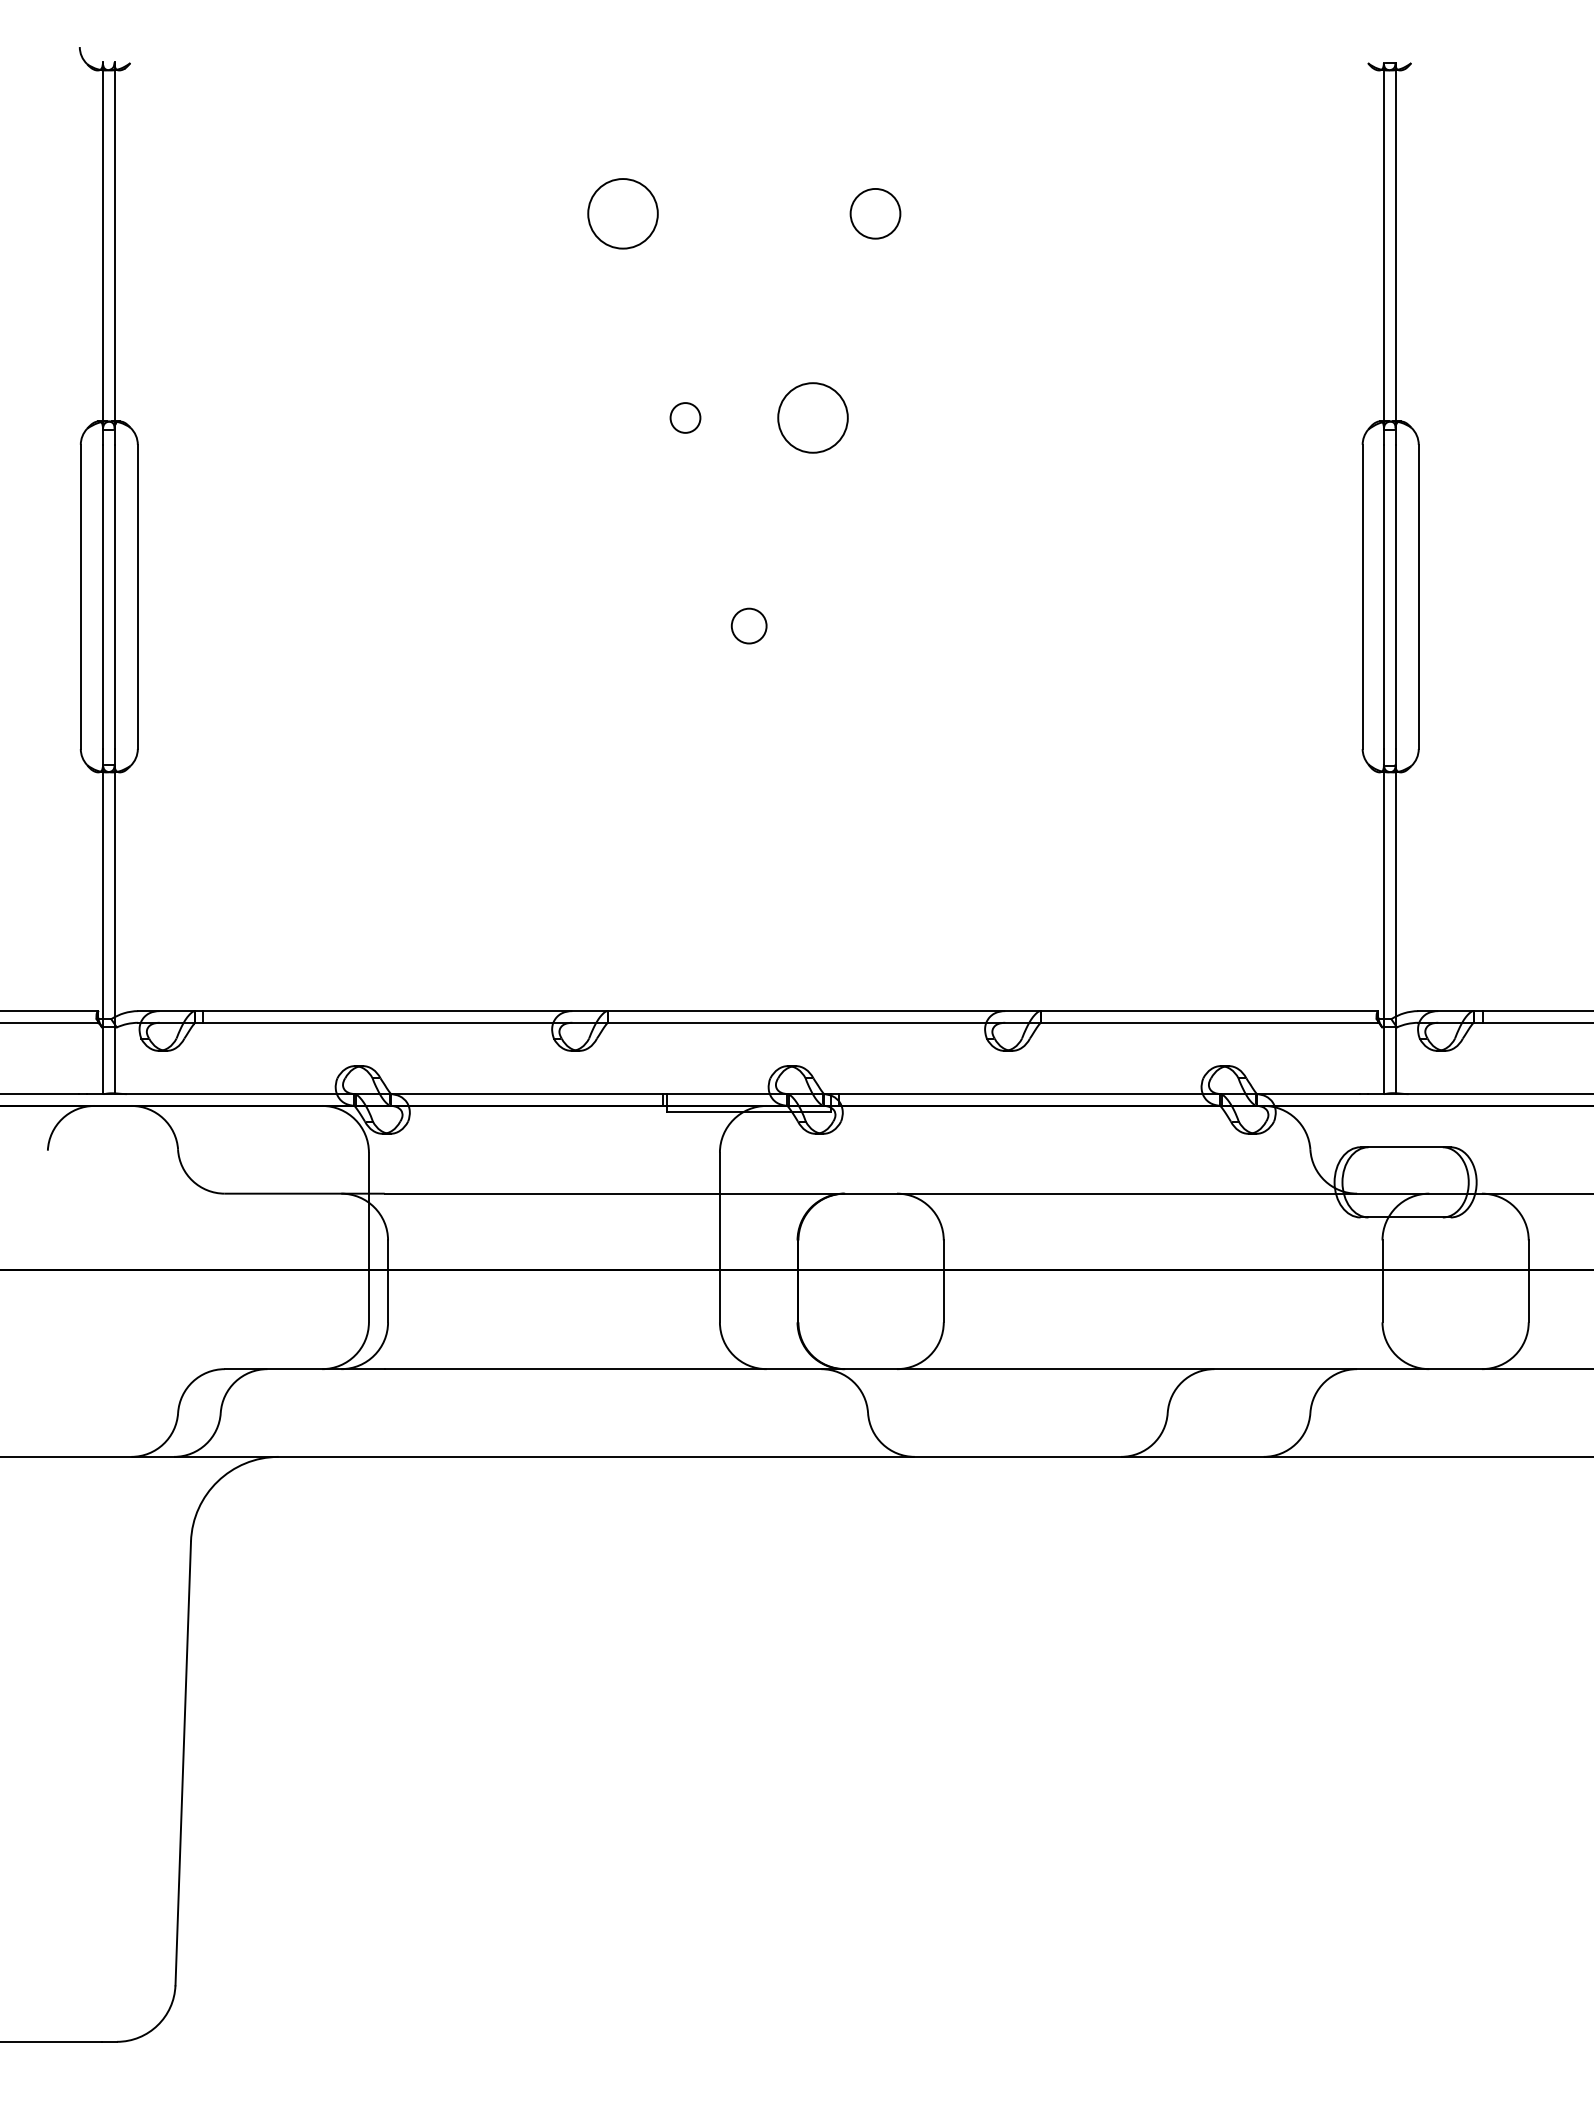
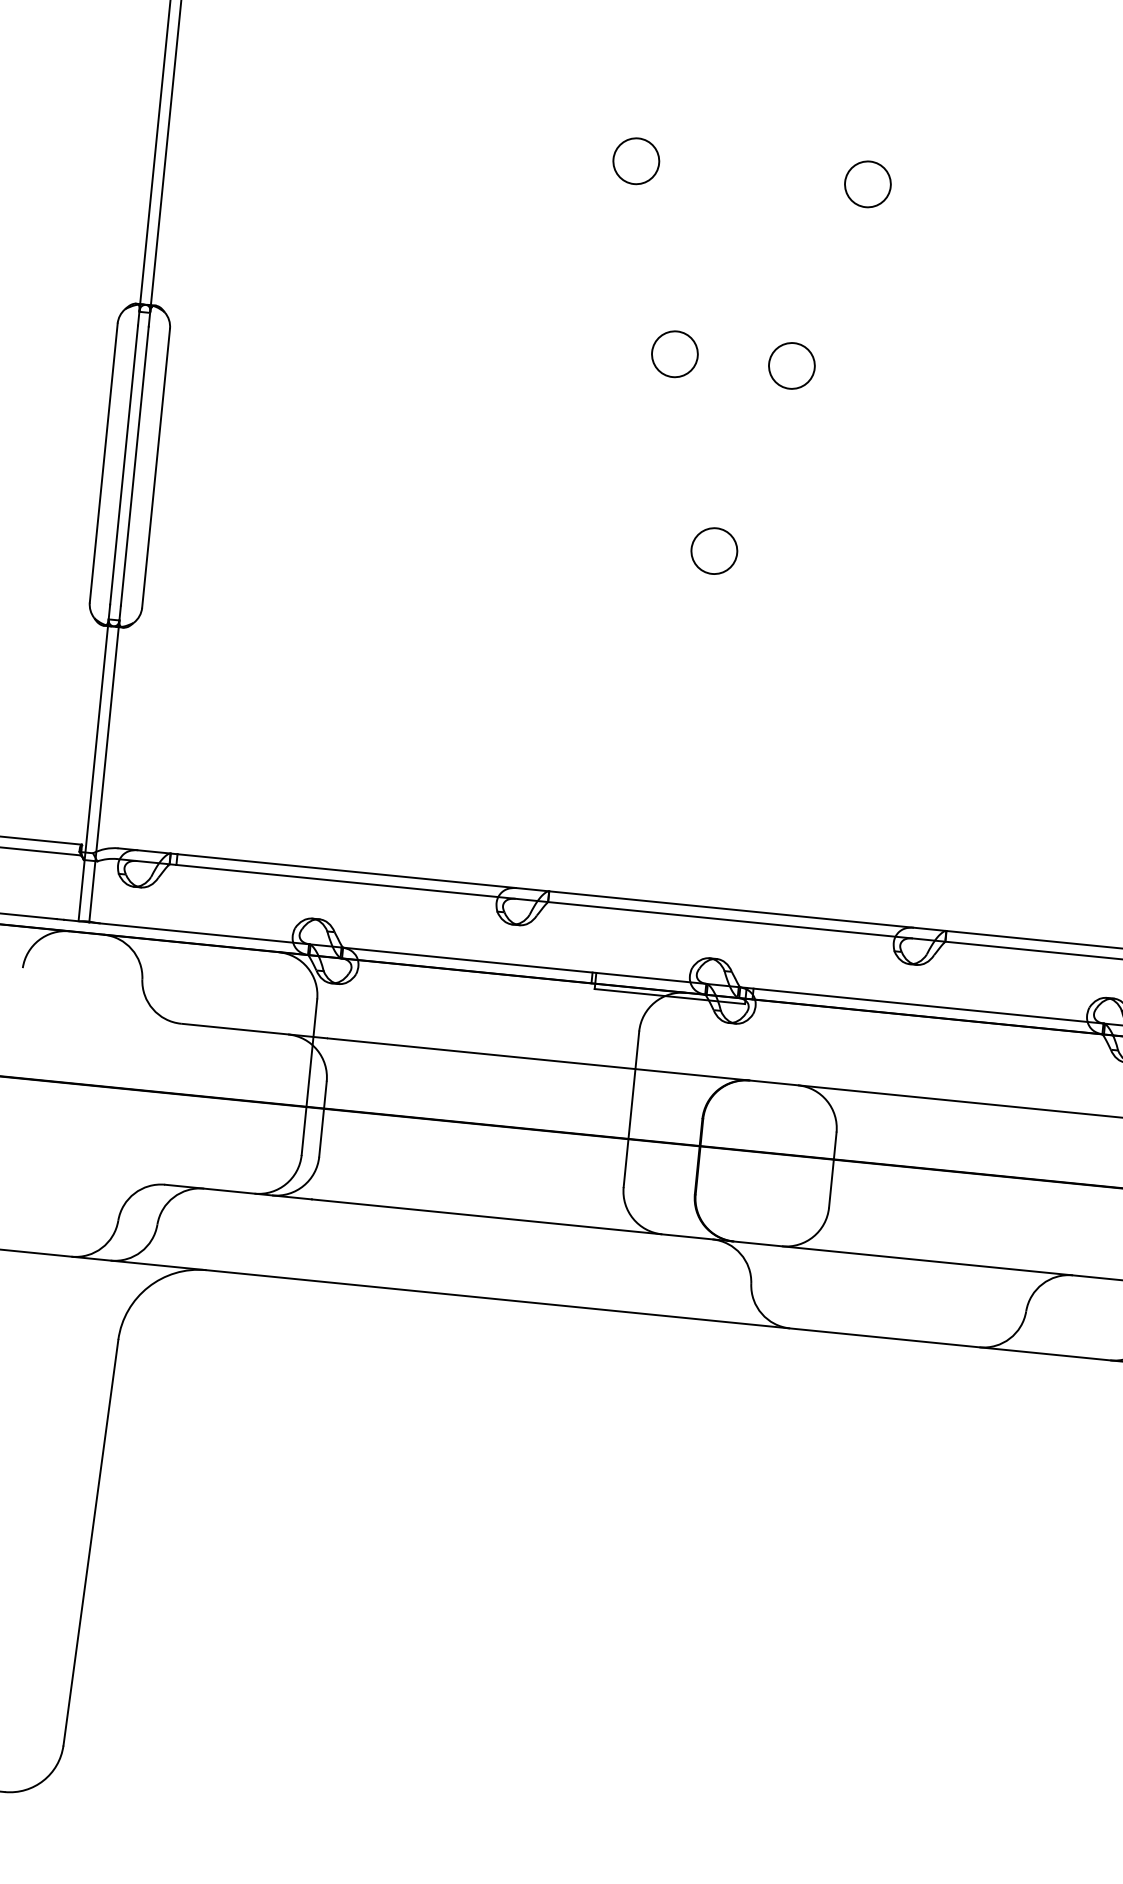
circle: (622, 213) -> (635, 160), size x0.71
circle: (685, 417) -> (674, 353), size x1.67
circle: (812, 417) -> (791, 365), size x0.71
circle: (748, 625) -> (713, 550), size x1.43

